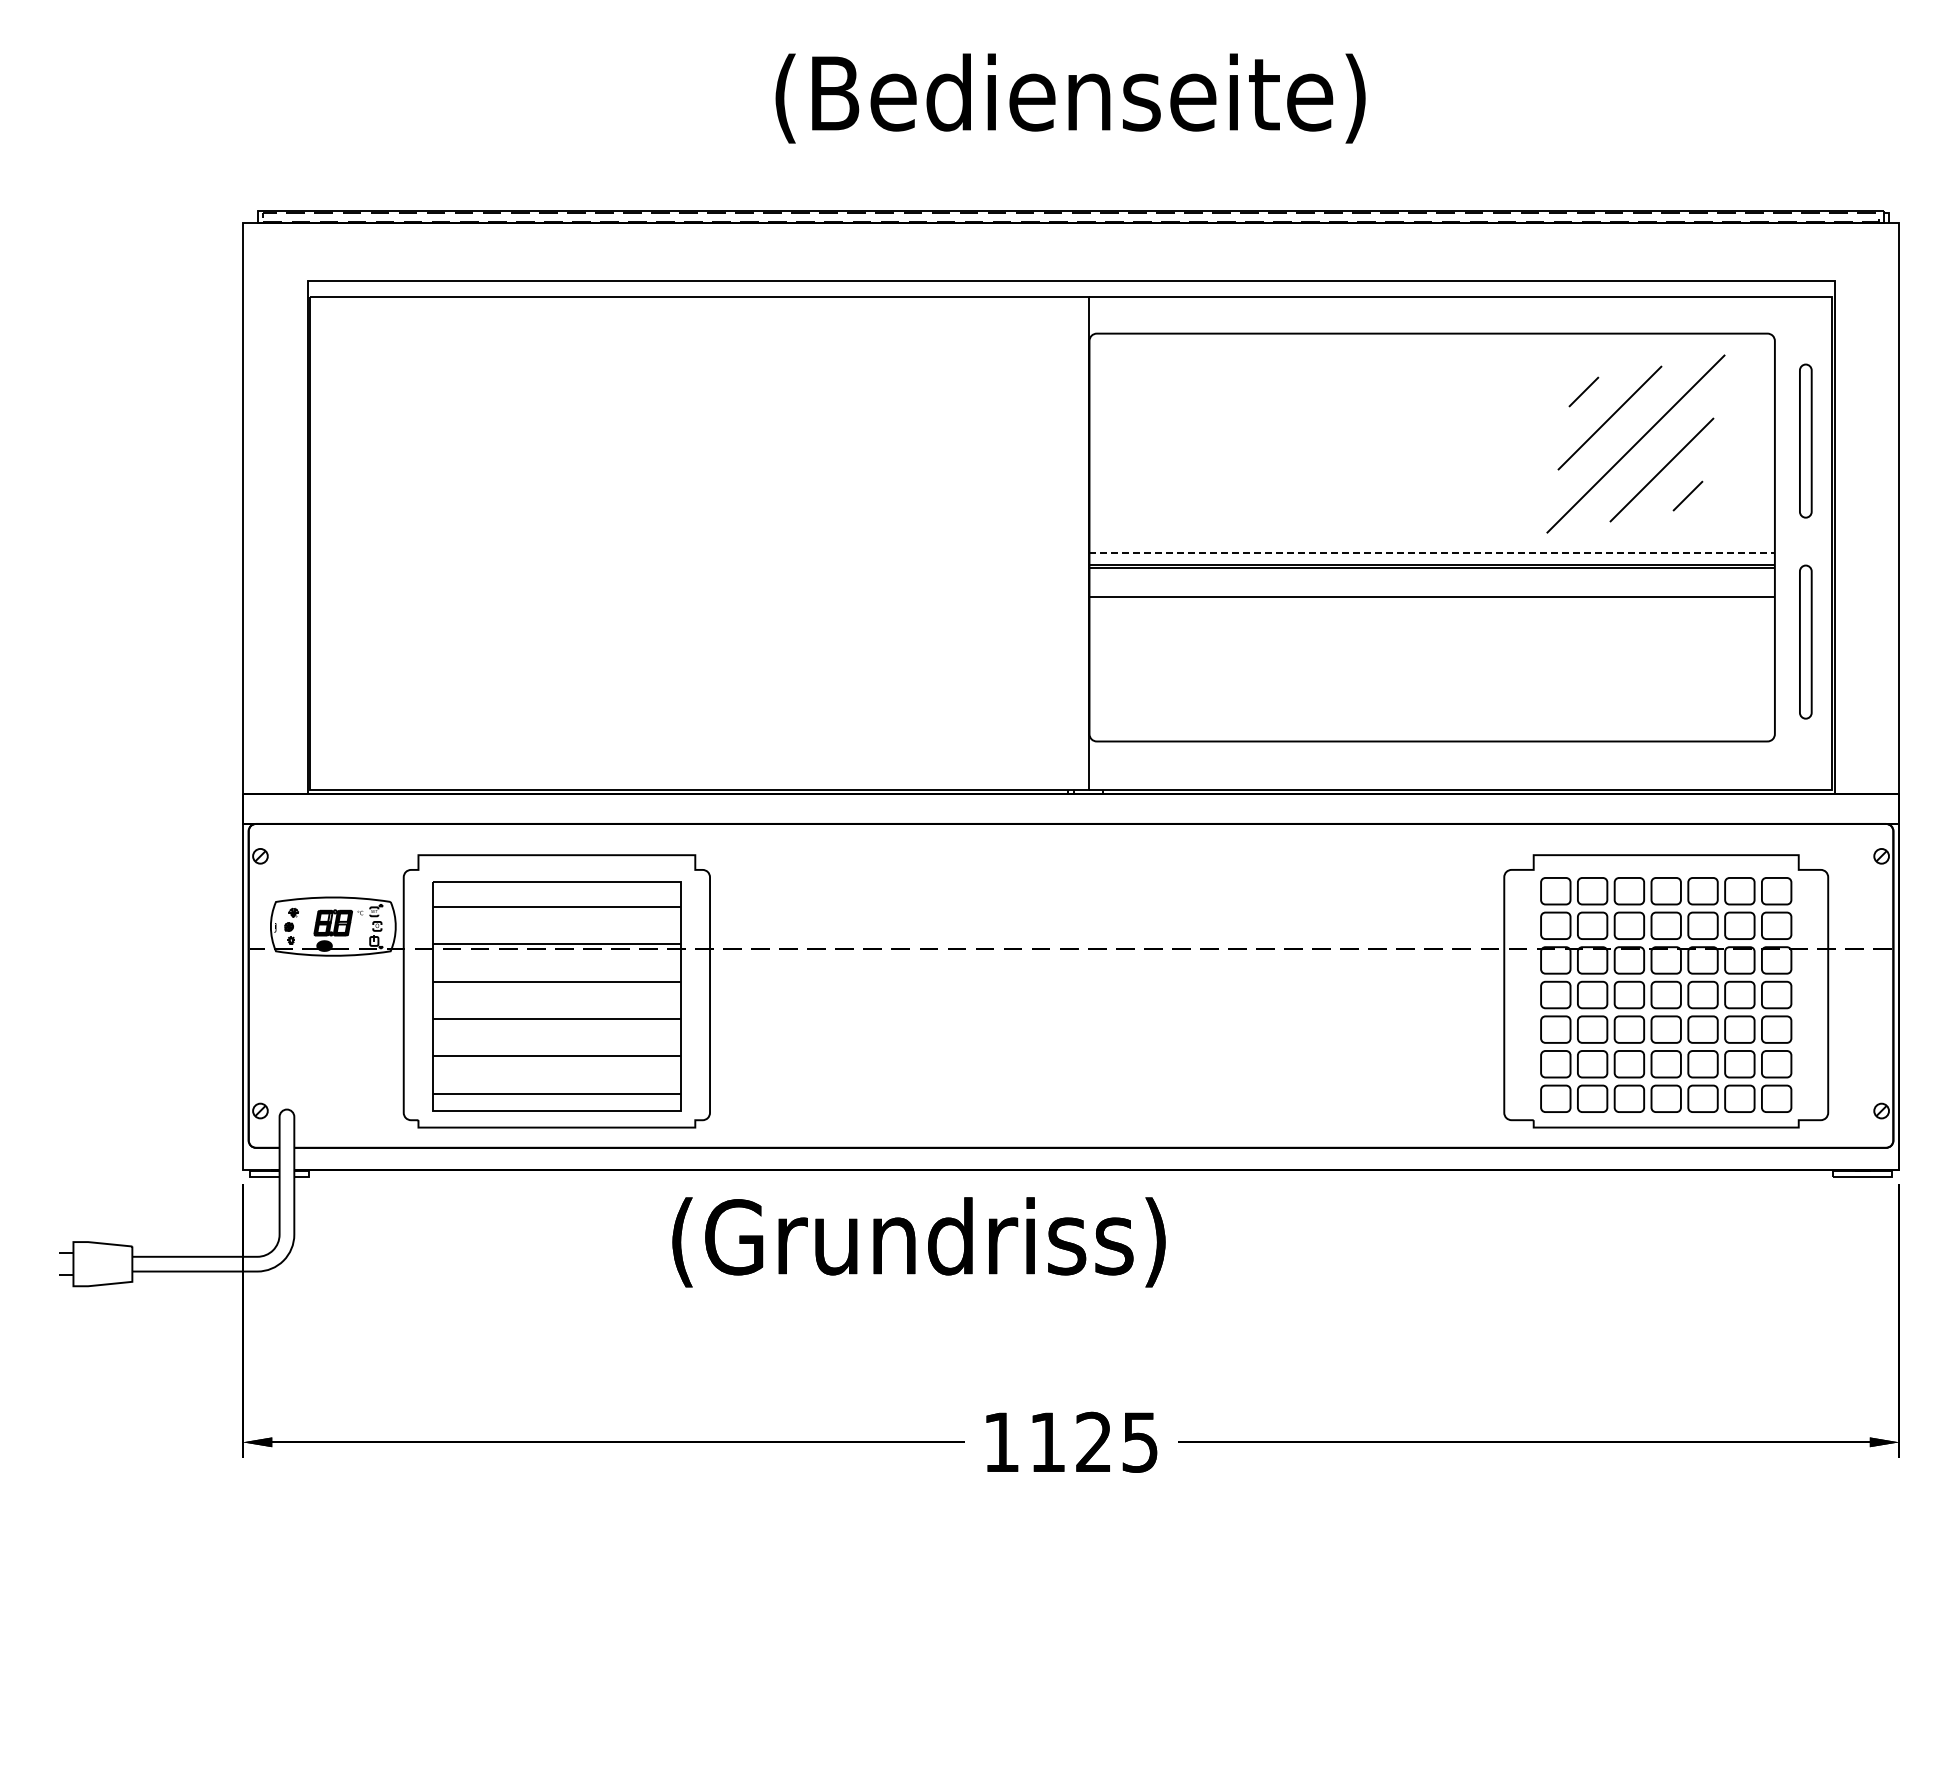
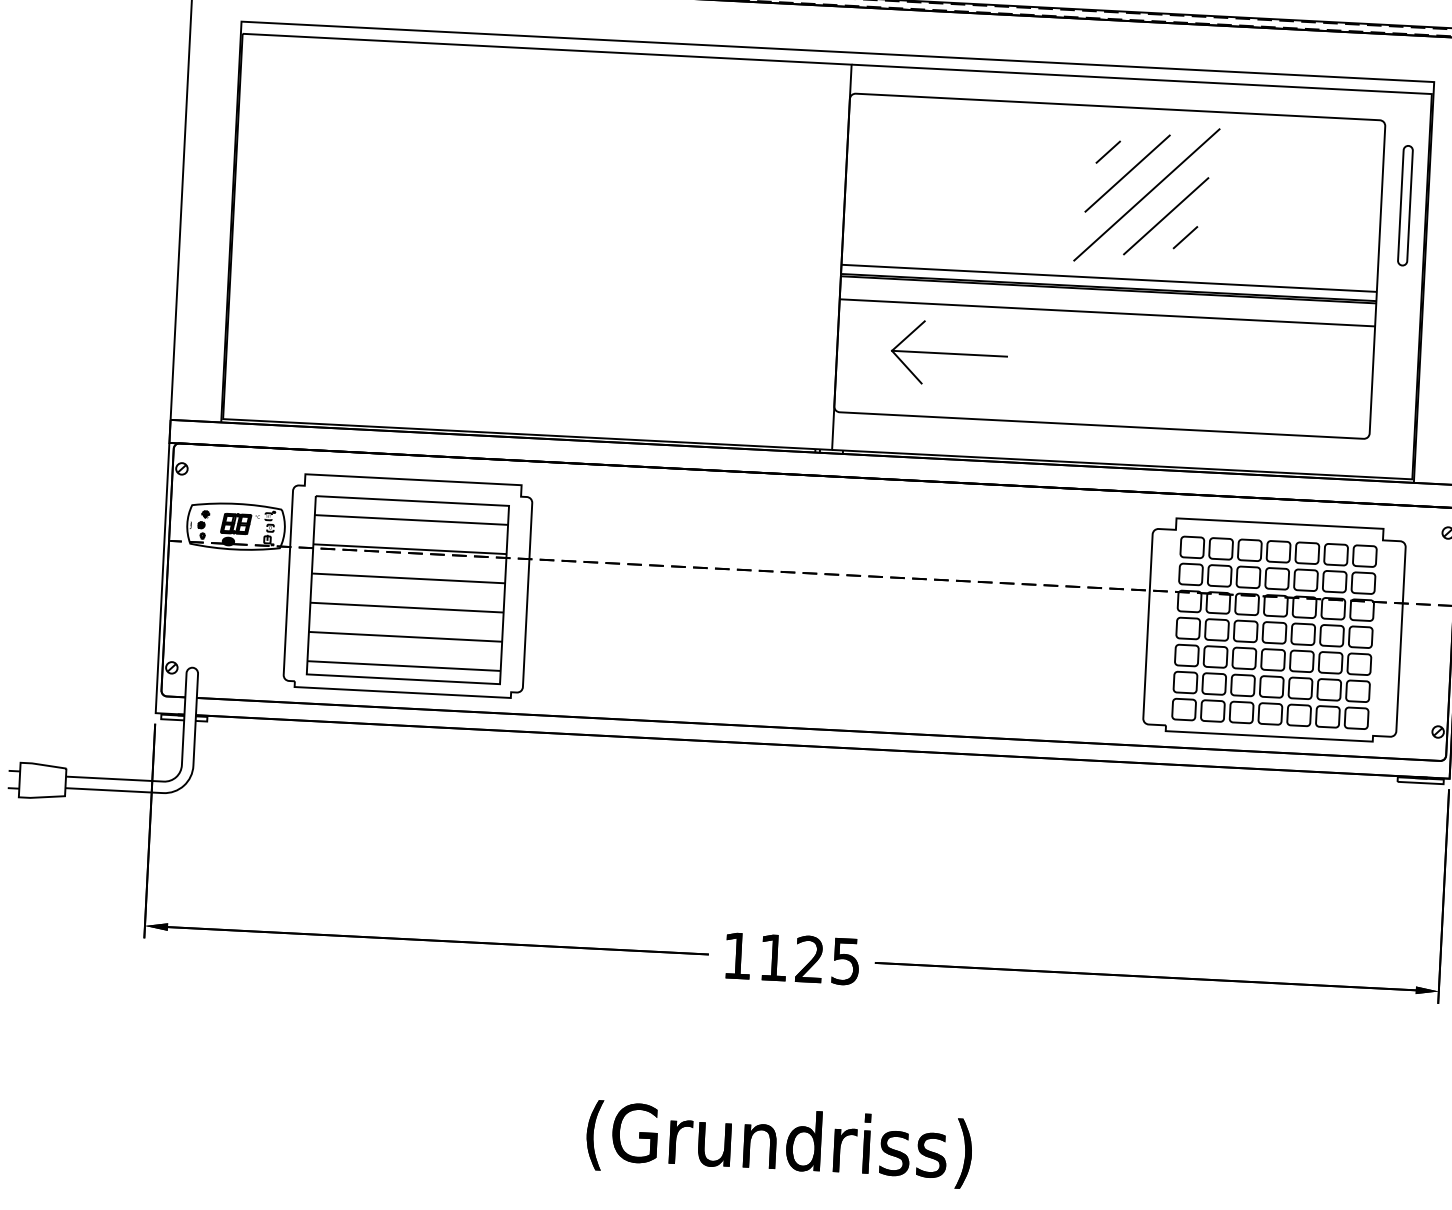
part: (1635, 443) -> (1146, 194), moved
line: (1432, 553) -> (1109, 278), dashed -> solid
part: (1805, 641) -> (1397, 362), removed
part: (1232, 659) -> (948, 353), added
text: (918, 1242) -> (778, 1144), moved

